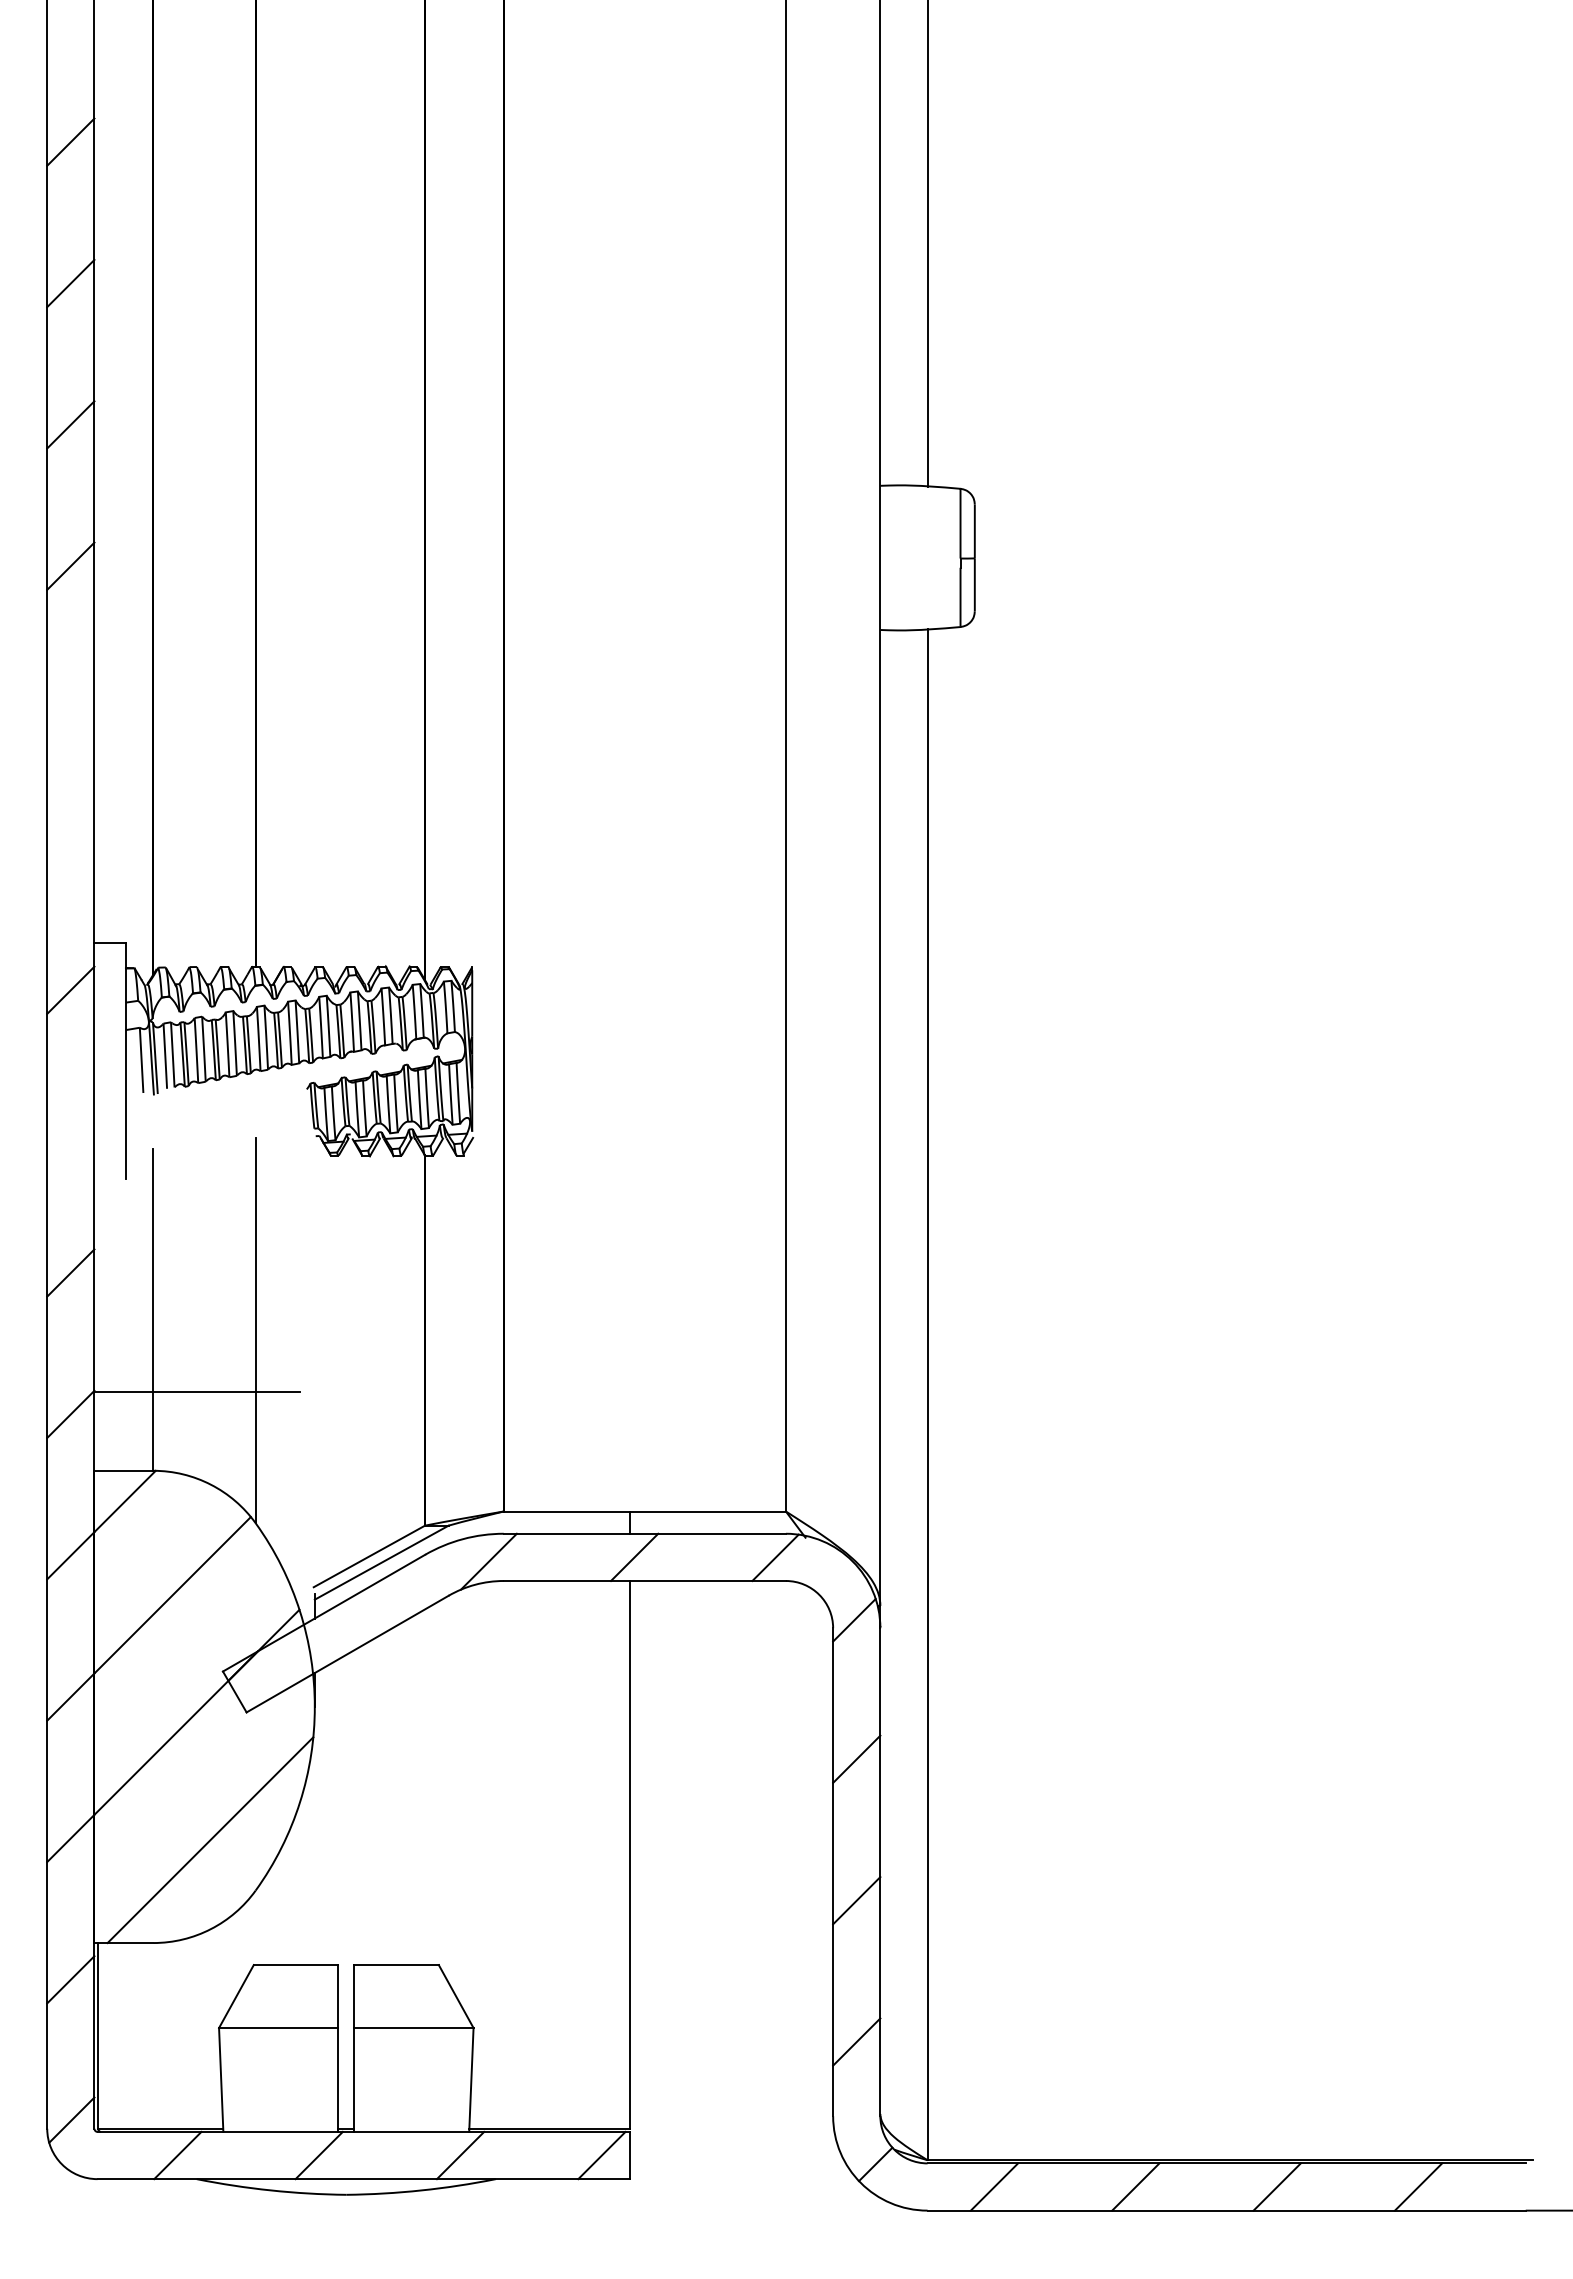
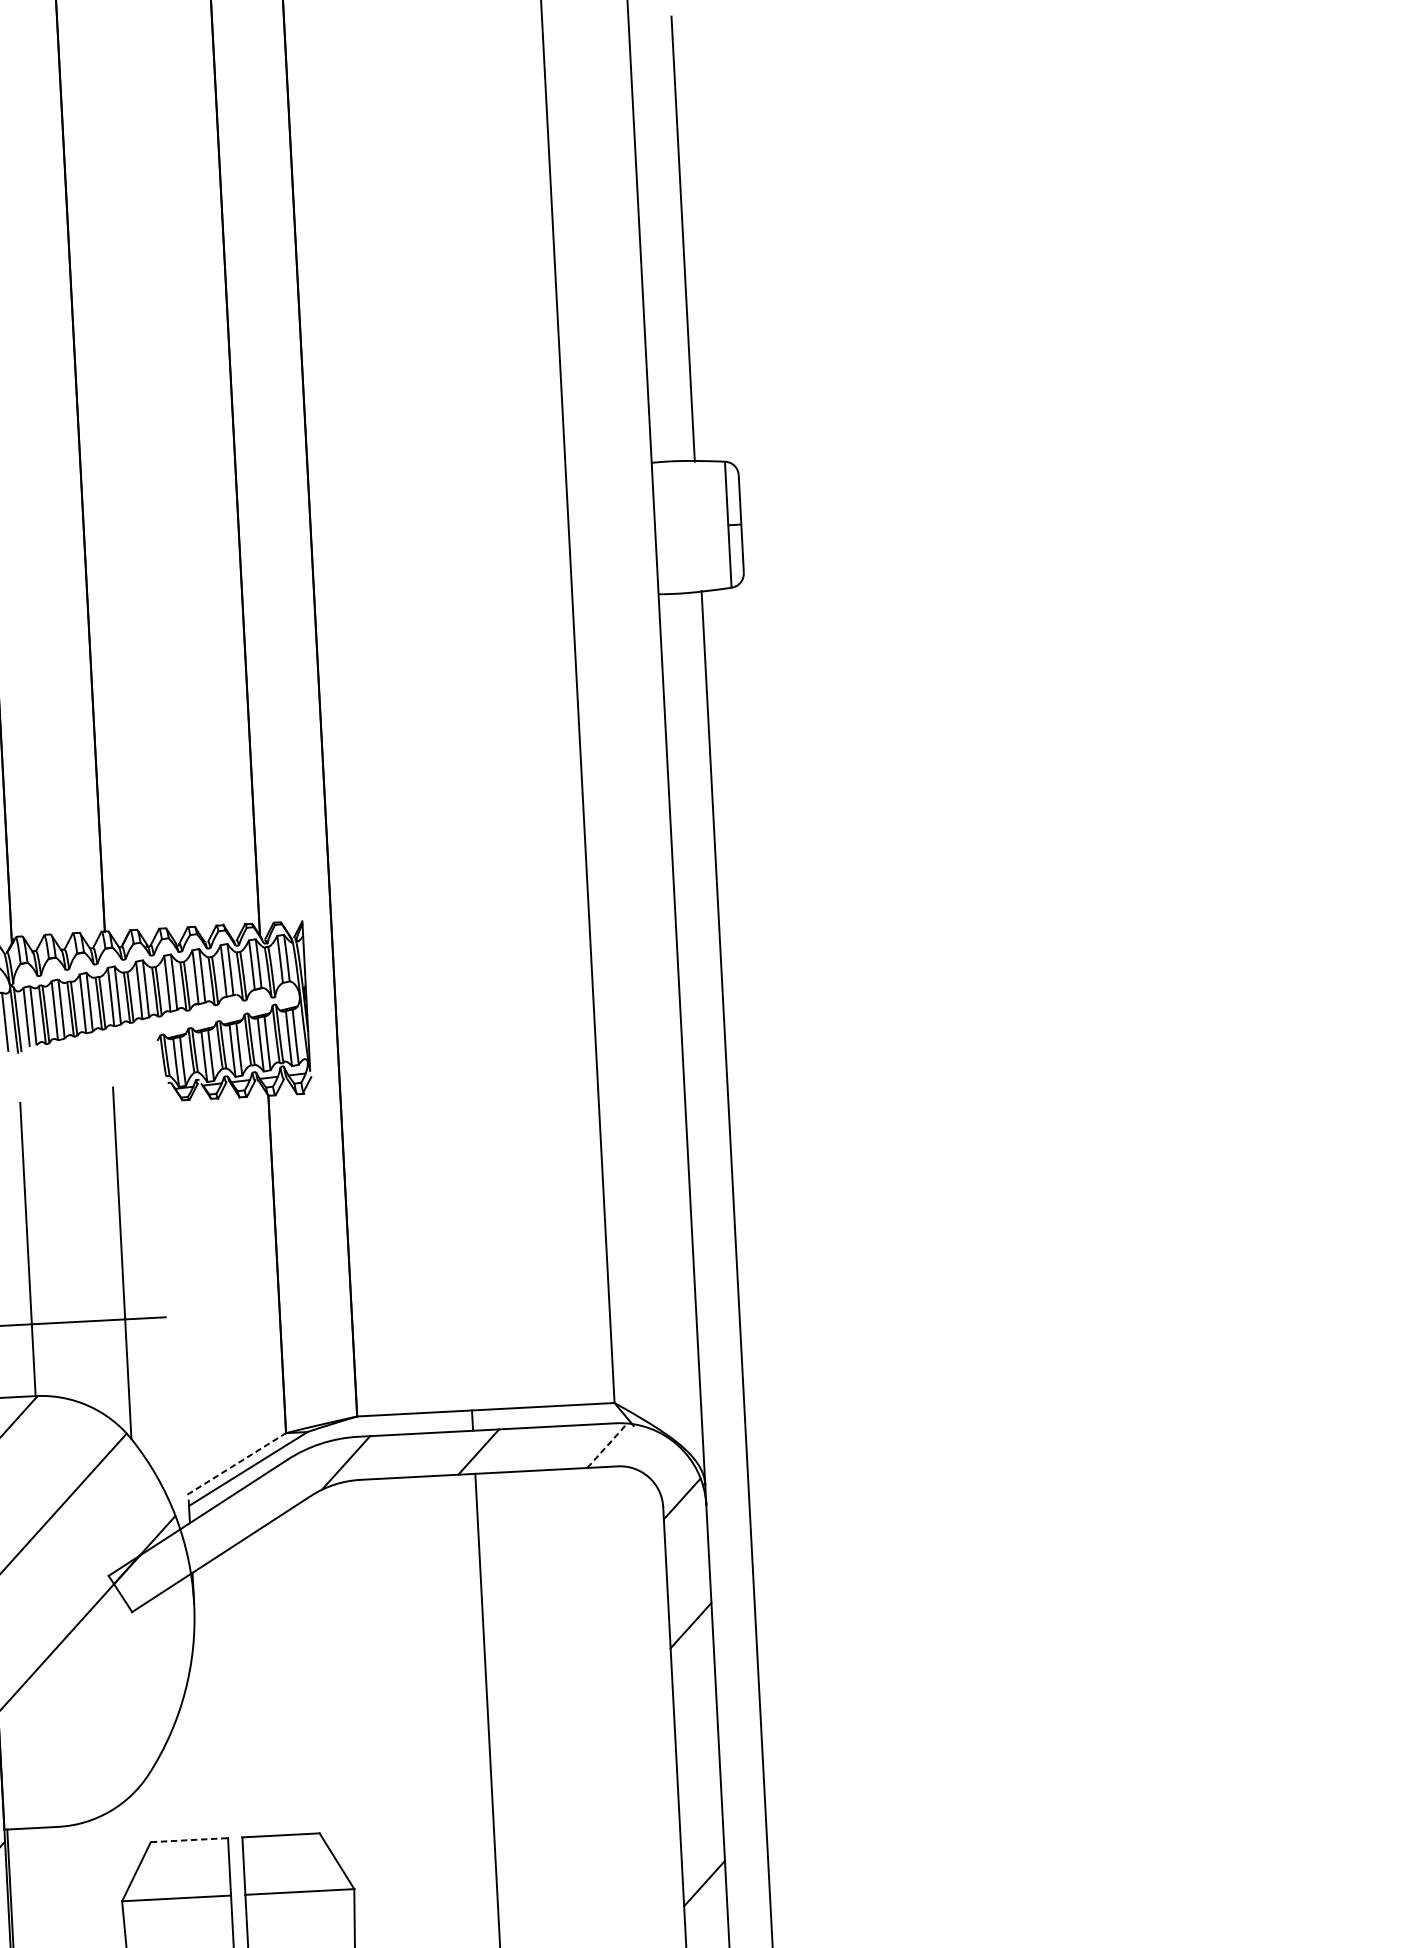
line: (369, 1556) -> (236, 1463), solid -> dashed
line: (775, 1557) -> (607, 1445), solid -> dashed
line: (210, 1840) -> (105, 1730), removed
line: (856, 1900) -> (697, 1754), removed
line: (296, 1965) -> (189, 1840), solid -> dashed

